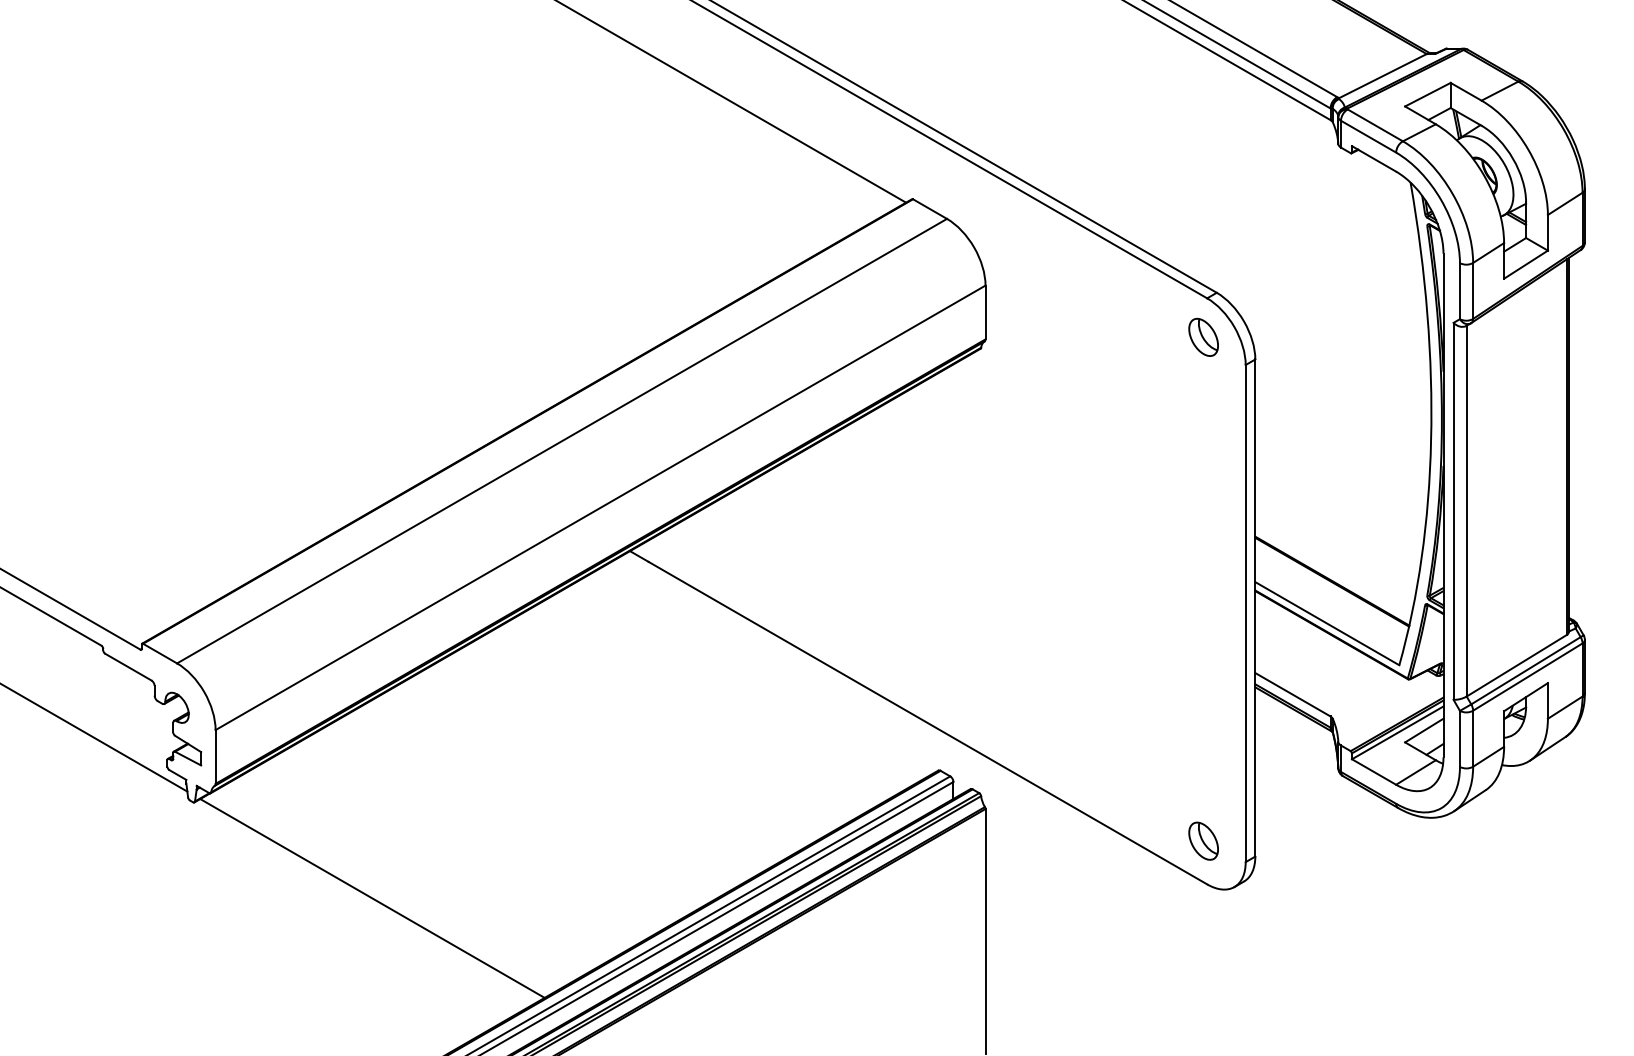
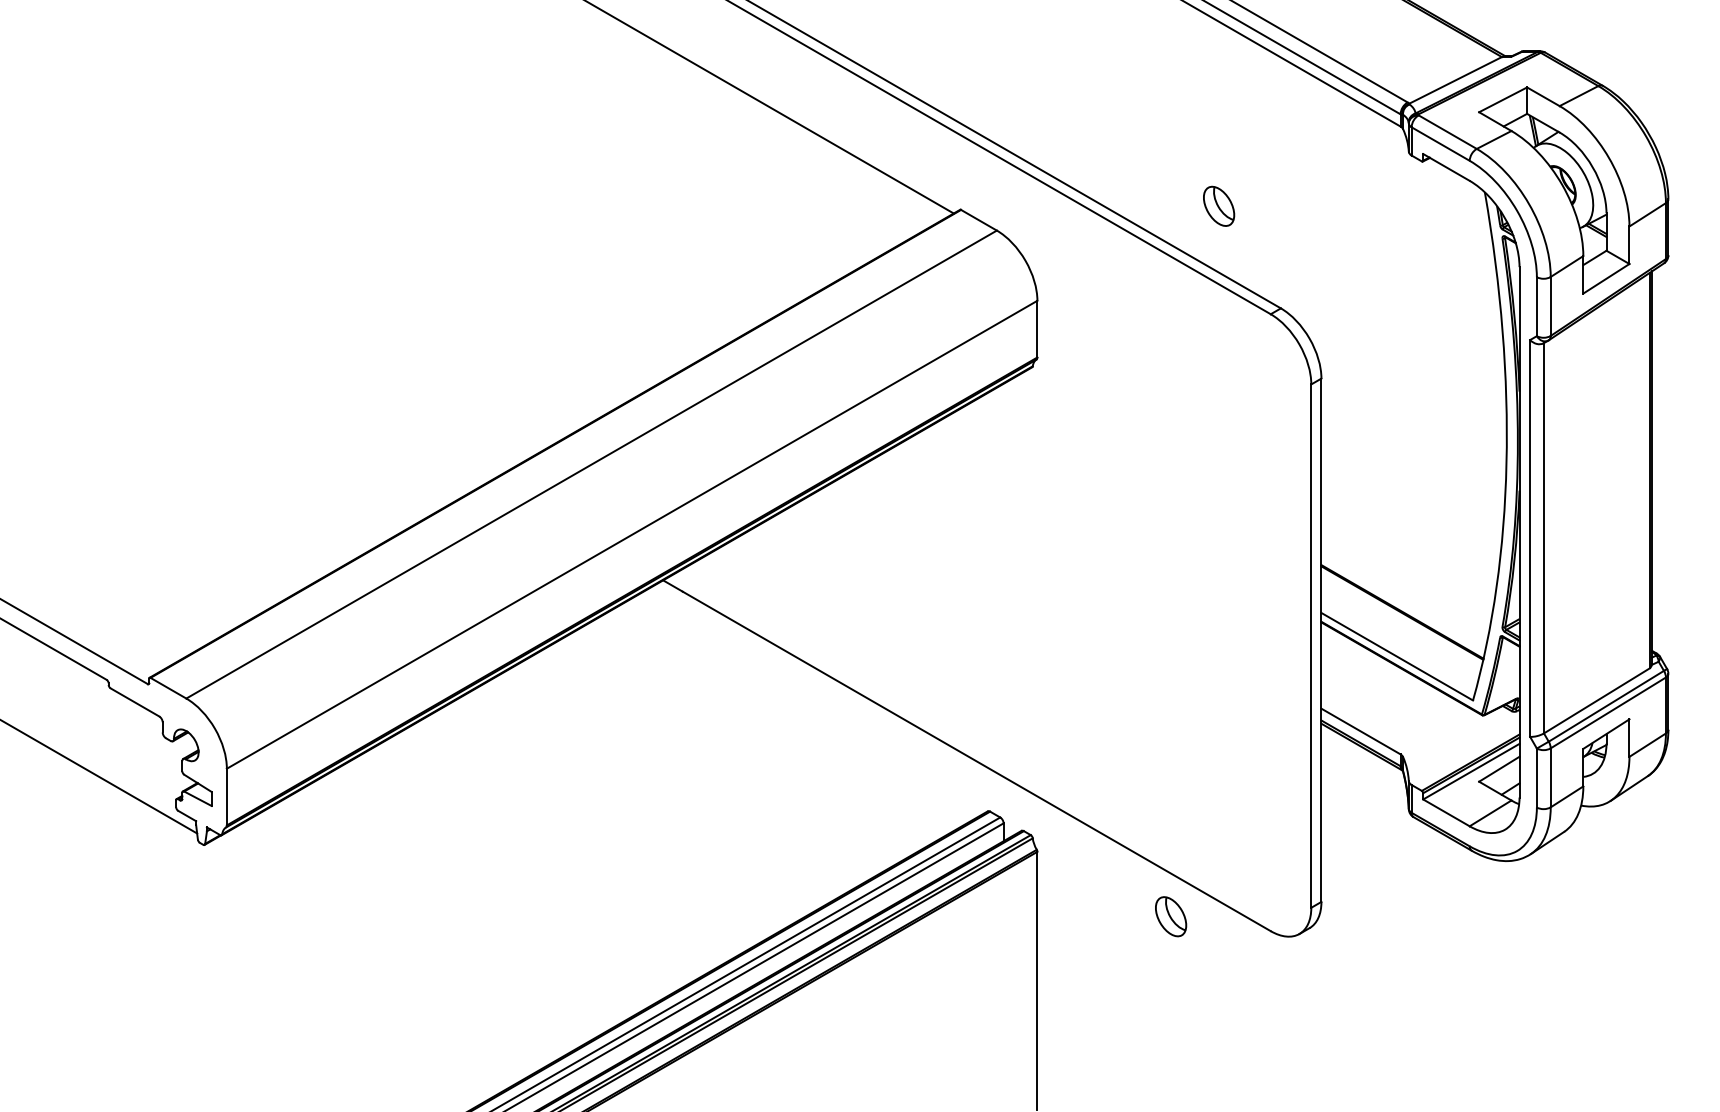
part: (1204, 336) -> (1219, 205), moved
part: (1204, 840) -> (1171, 916), moved
line: (371, 897) -> (391, 945), removed

